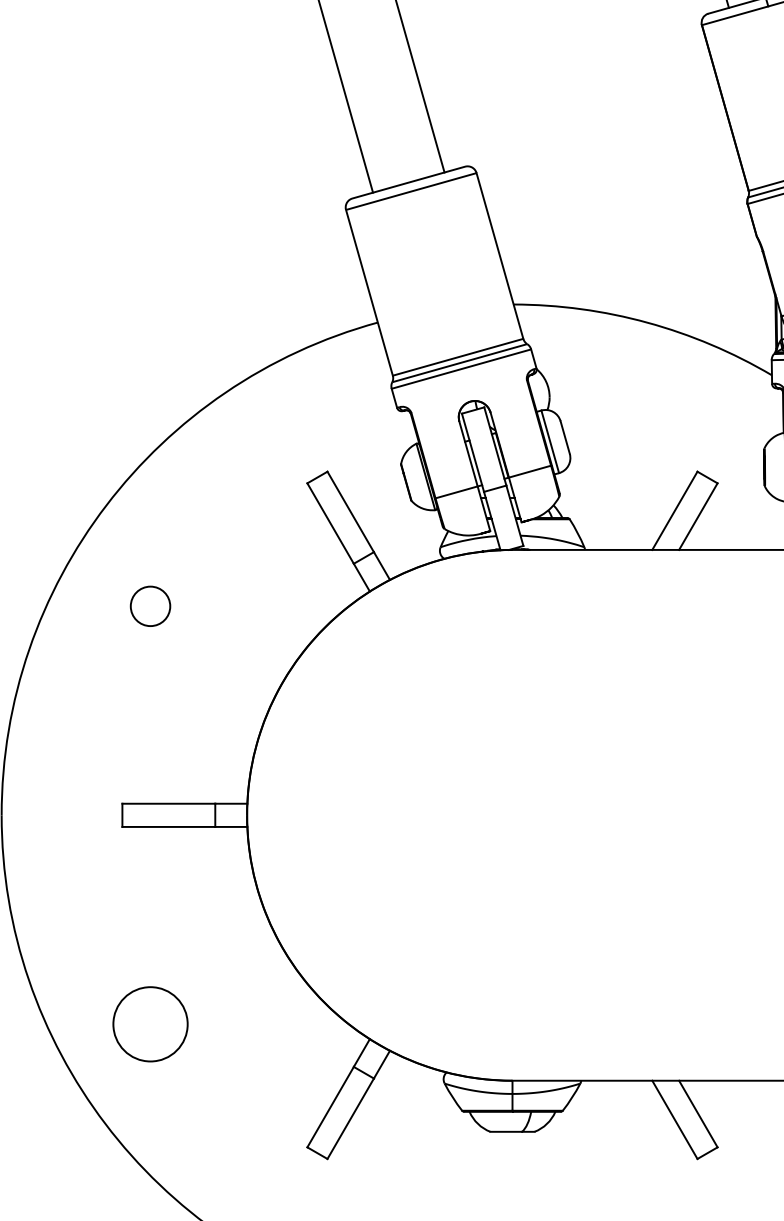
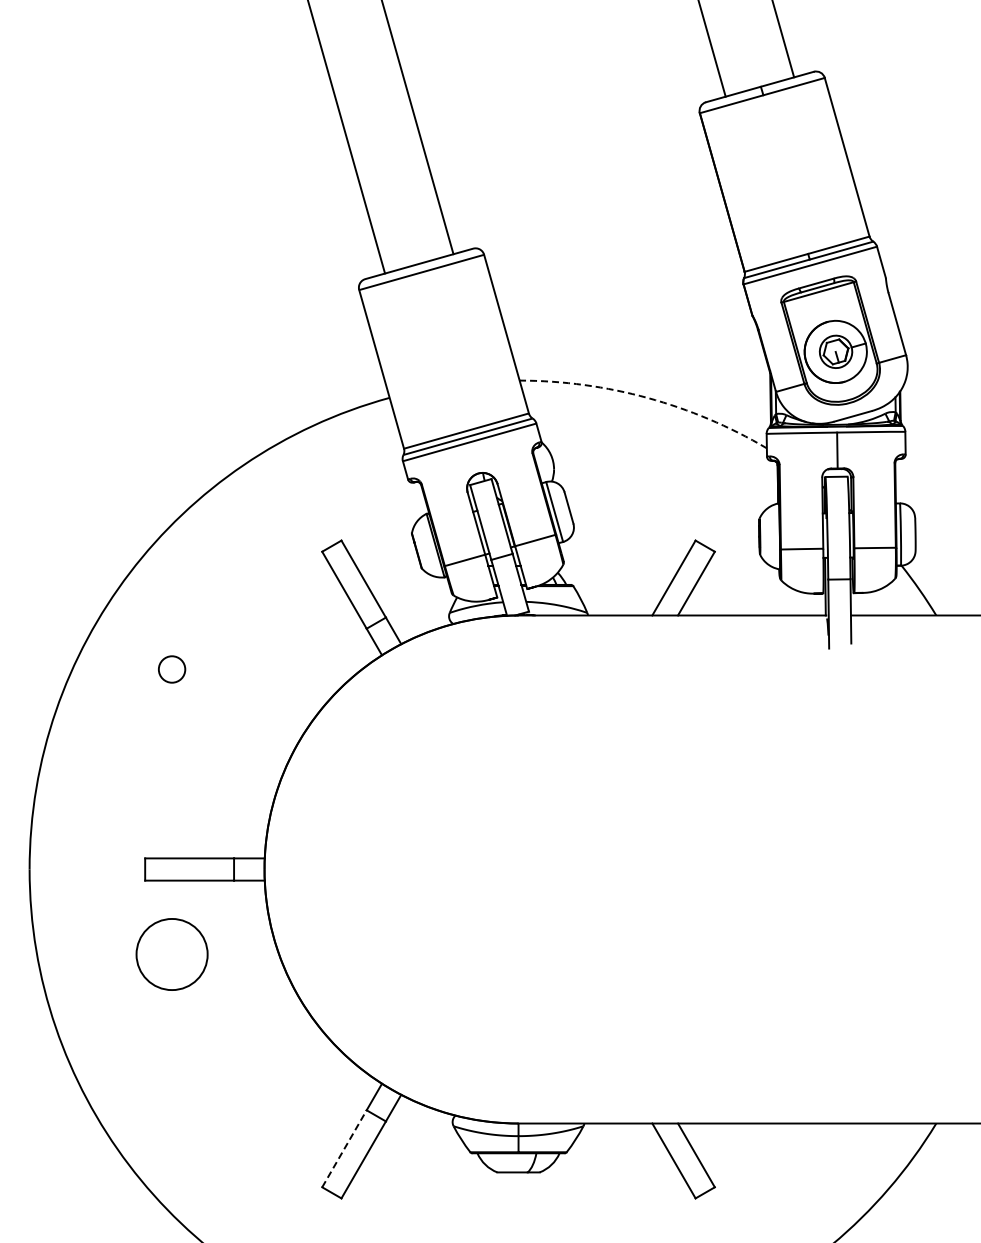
arc: (647, 322) -> (647, 397), solid -> dashed
circle: (149, 606) -> (171, 669), size x0.7
circle: (149, 1024) -> (171, 954), moved
line: (330, 1106) -> (344, 1148), solid -> dashed

